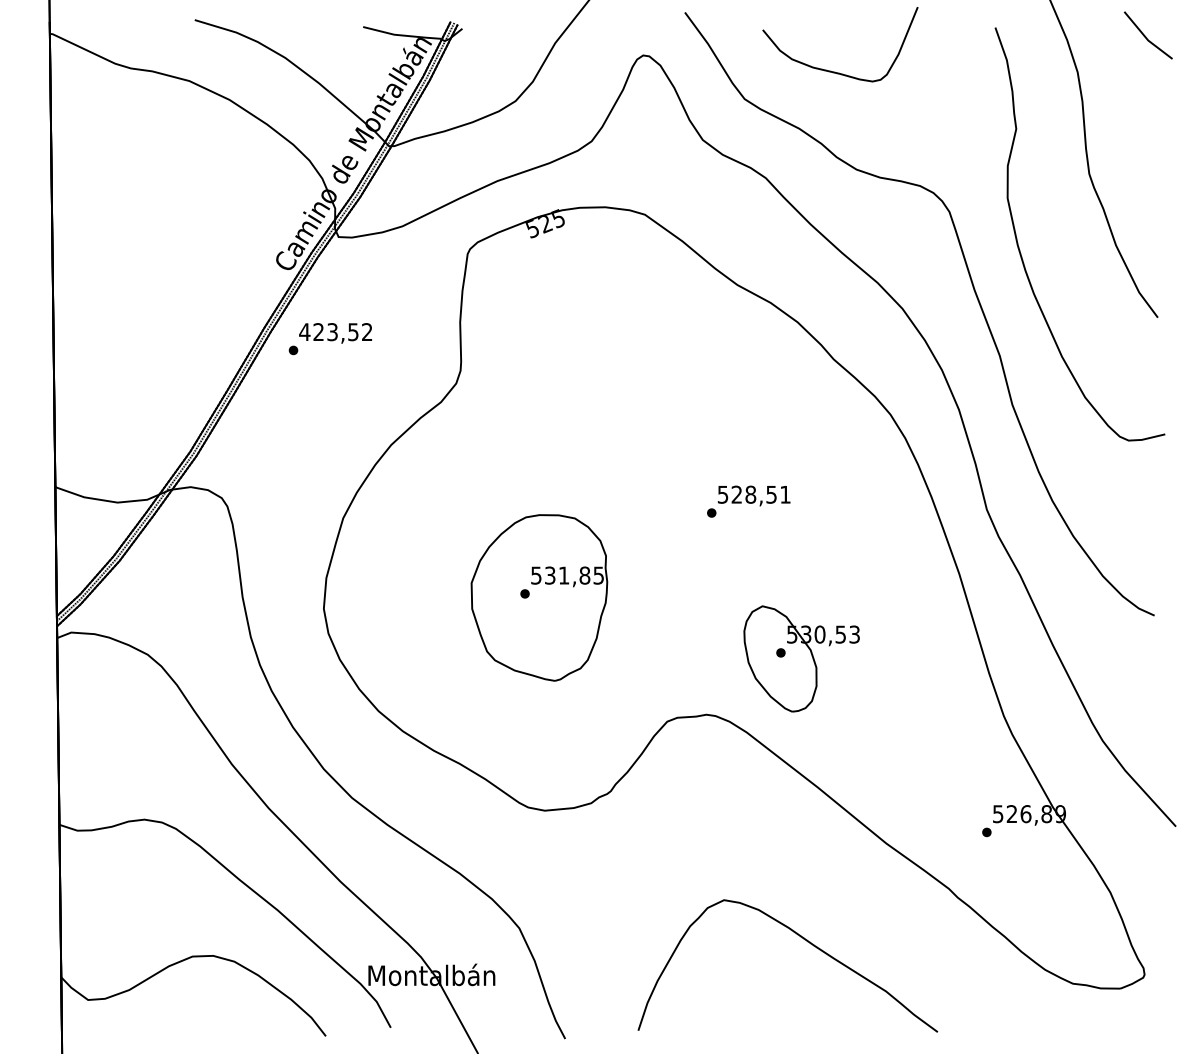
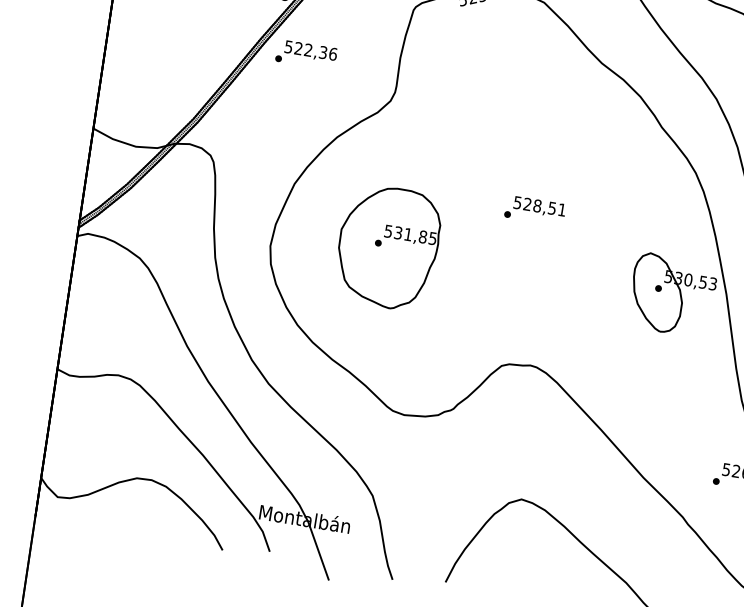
text: (335, 332) -> (310, 50), 423,52 -> 522,36
text: (748, 501) -> (535, 210), moved
part: (539, 597) -> (388, 247), moved
part: (801, 658) -> (672, 294), moved

